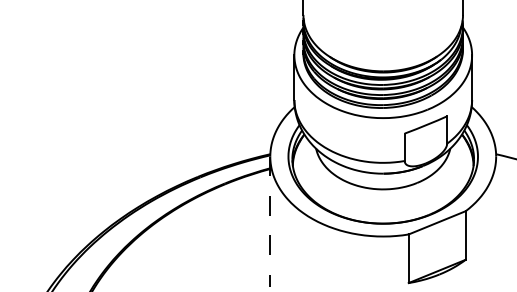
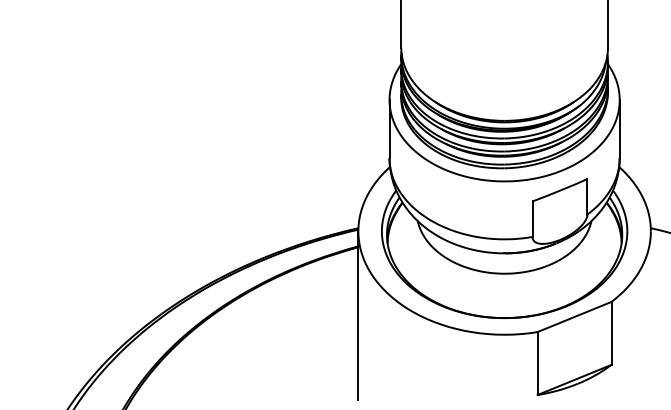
line: (270, 221) -> (358, 315), dashed -> solid

